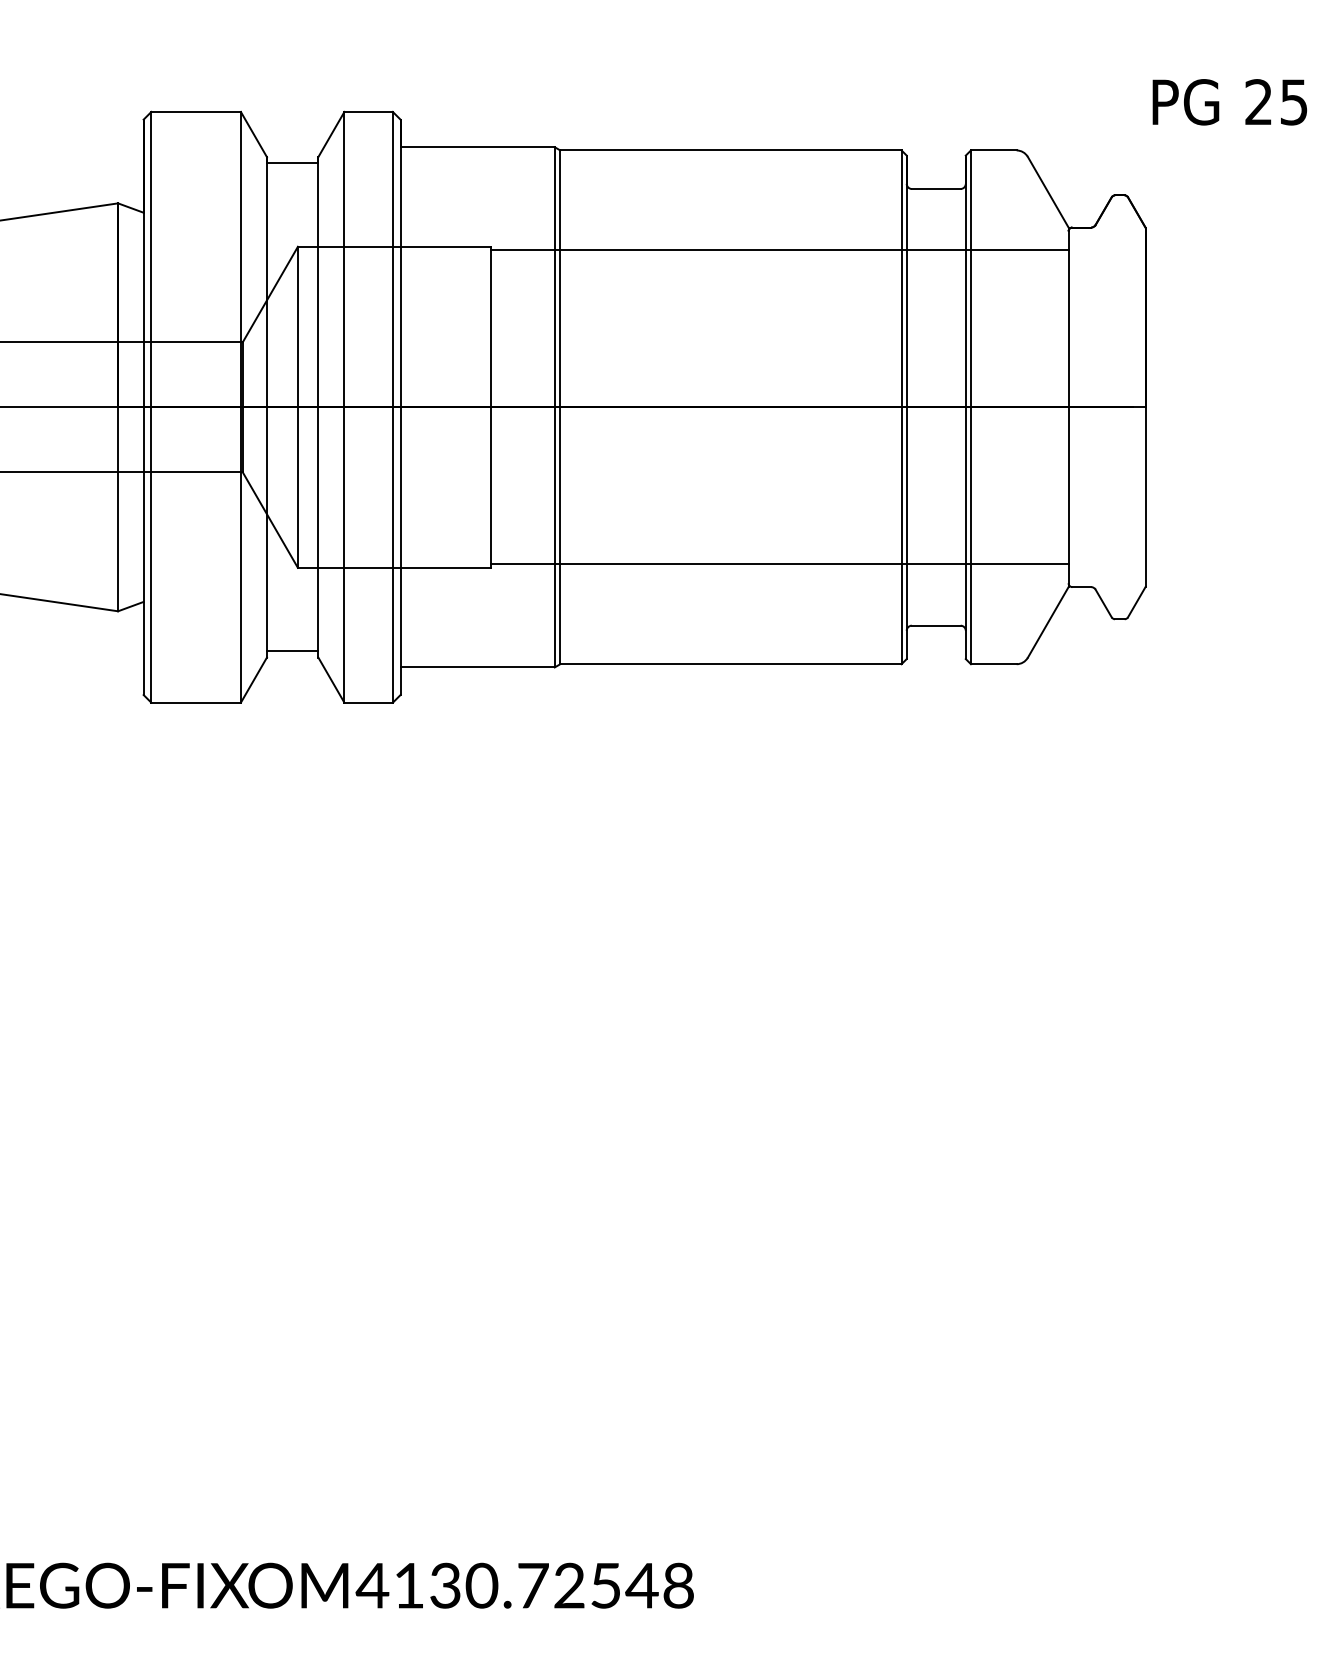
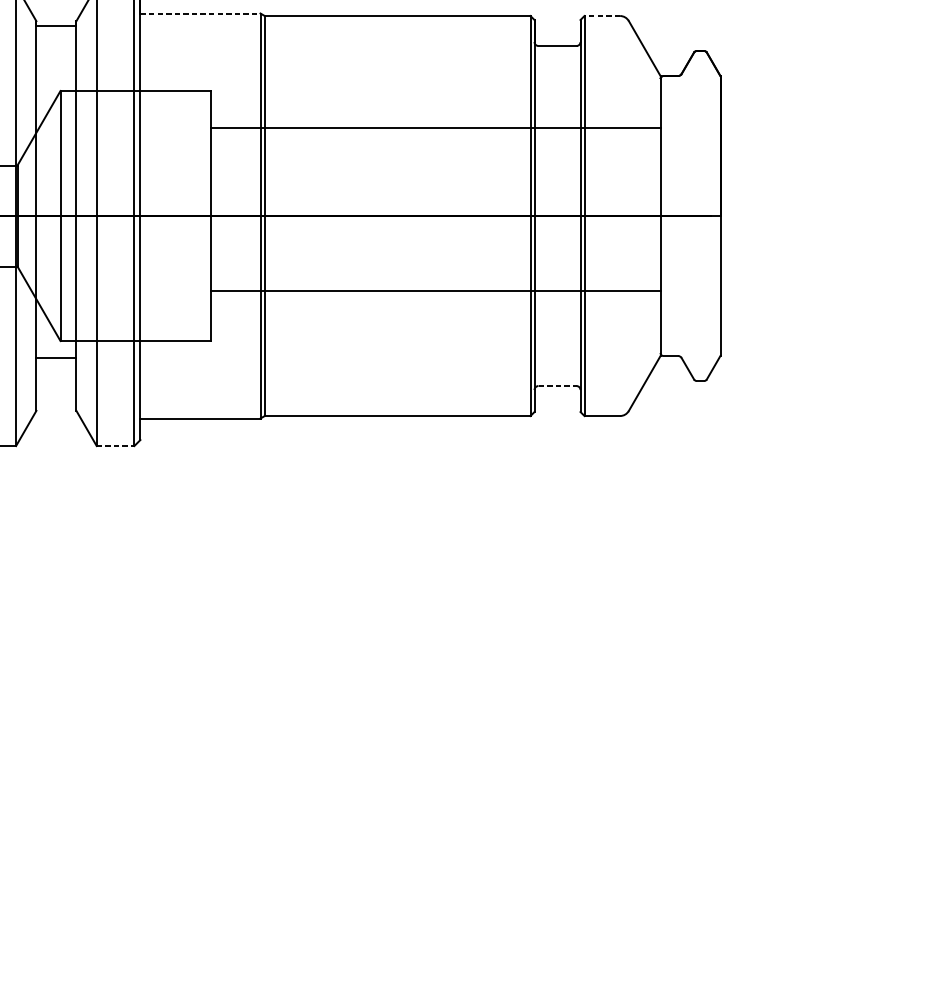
line: (478, 147) -> (201, 13), solid -> dashed
line: (993, 150) -> (602, 16), solid -> dashed
line: (779, 250) -> (435, 128), moved
line: (779, 564) -> (435, 290), moved
line: (936, 625) -> (557, 385), solid -> dashed
line: (292, 651) -> (56, 357), moved
line: (369, 702) -> (116, 445), solid -> dashed

